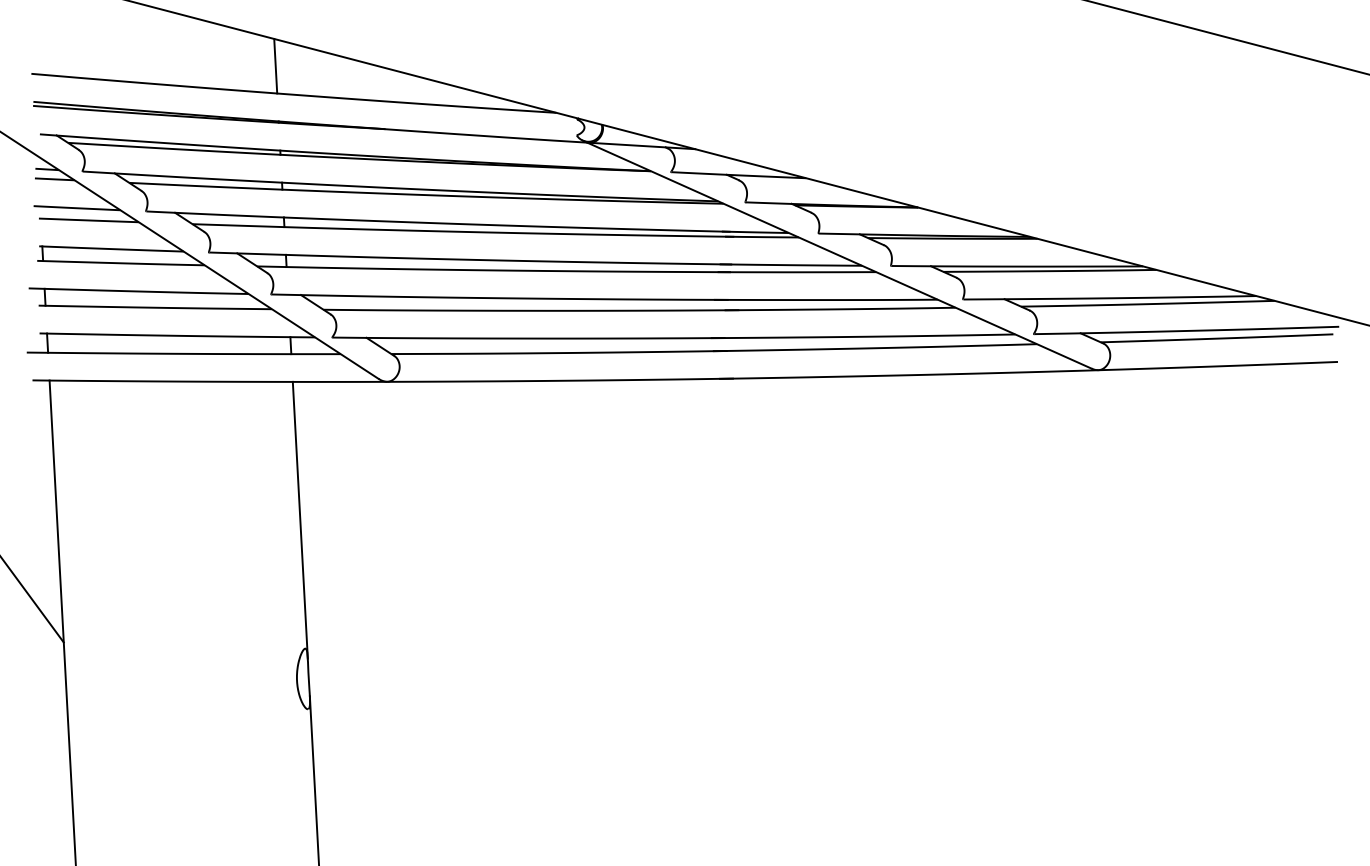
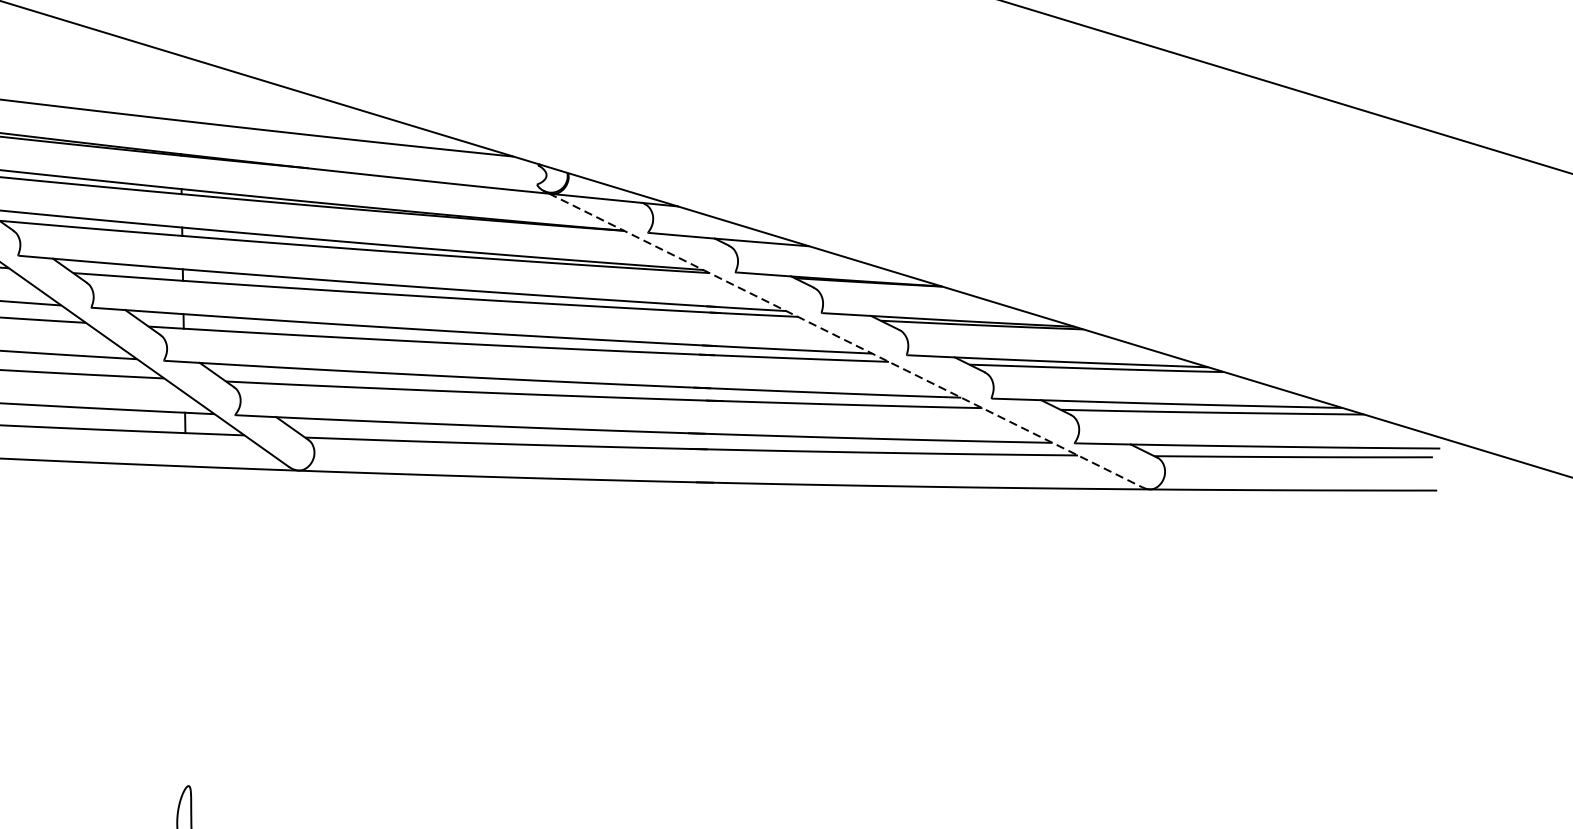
line: (275, 65) -> (179, 87), removed
line: (839, 255) -> (845, 340), solid -> dashed
line: (299, 519) -> (187, 631), removed

